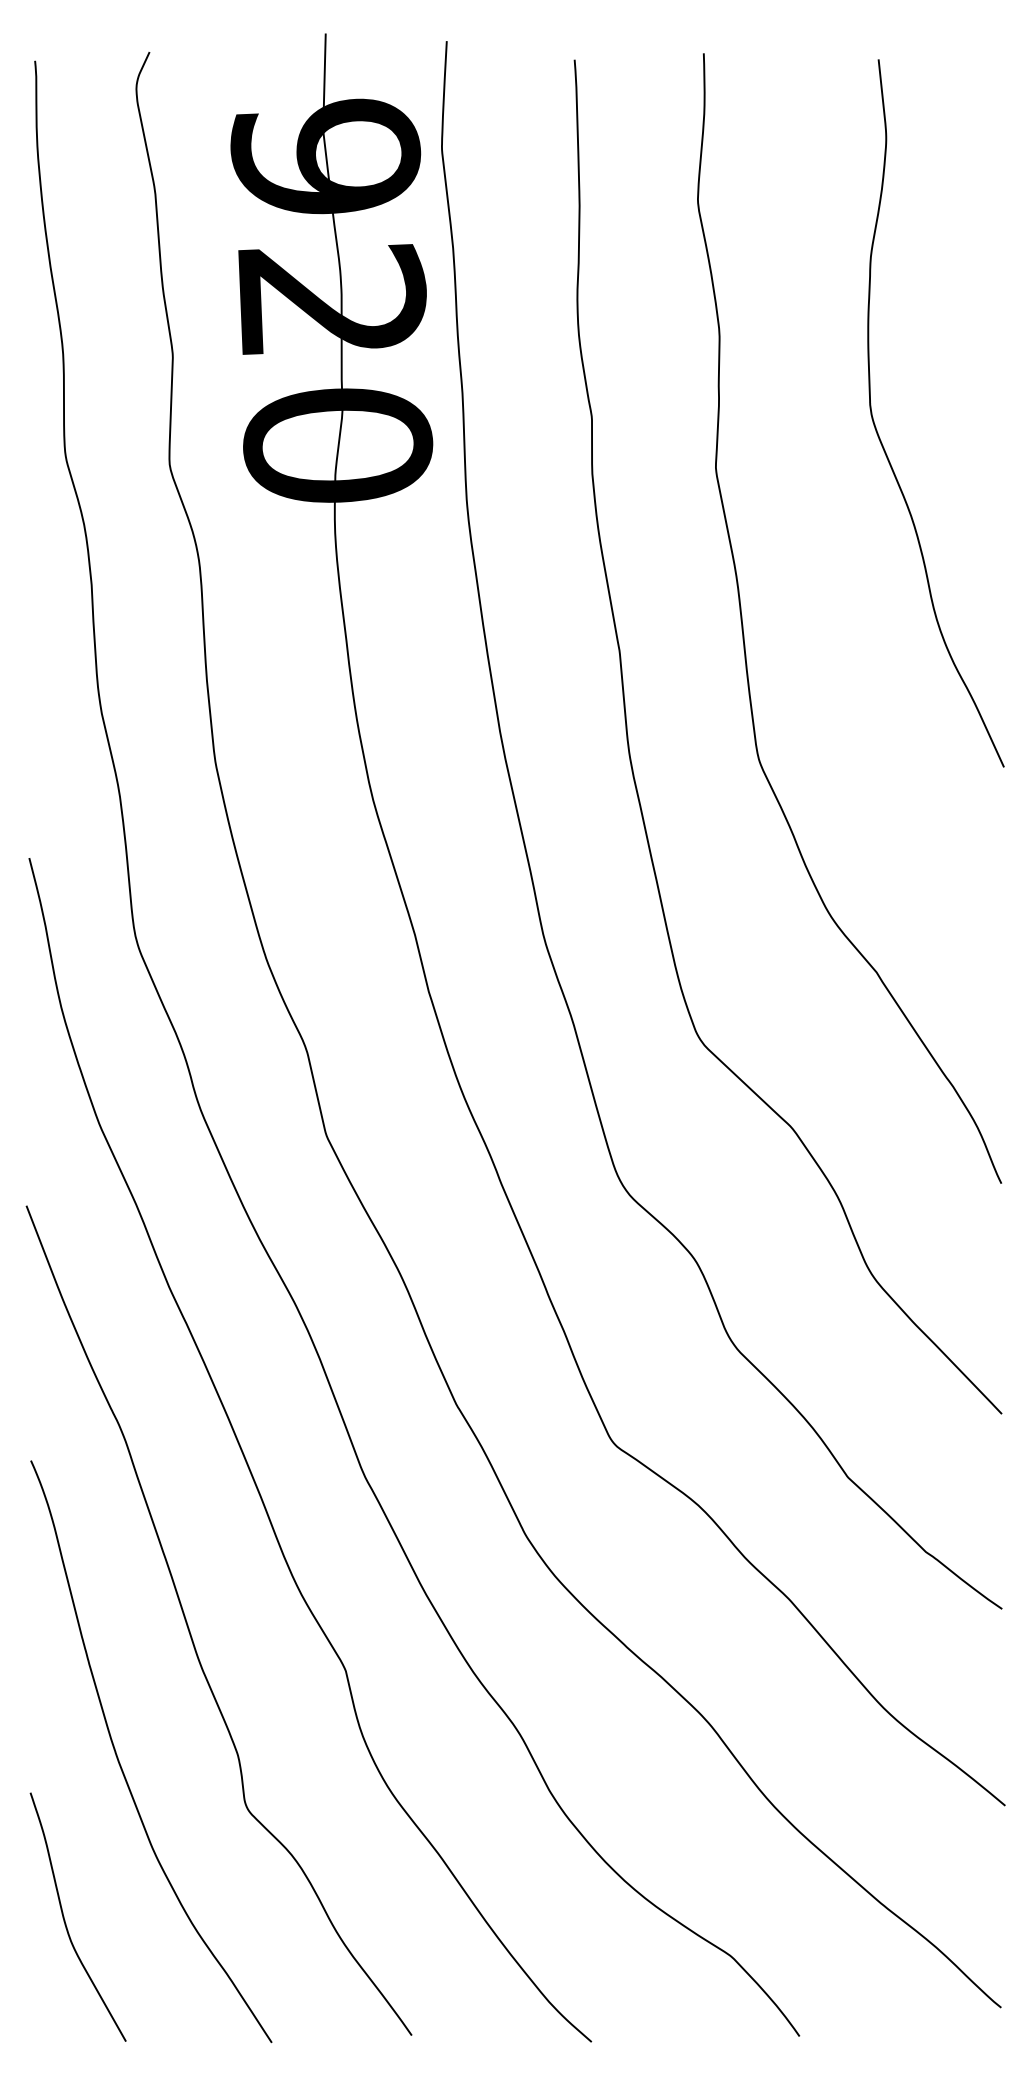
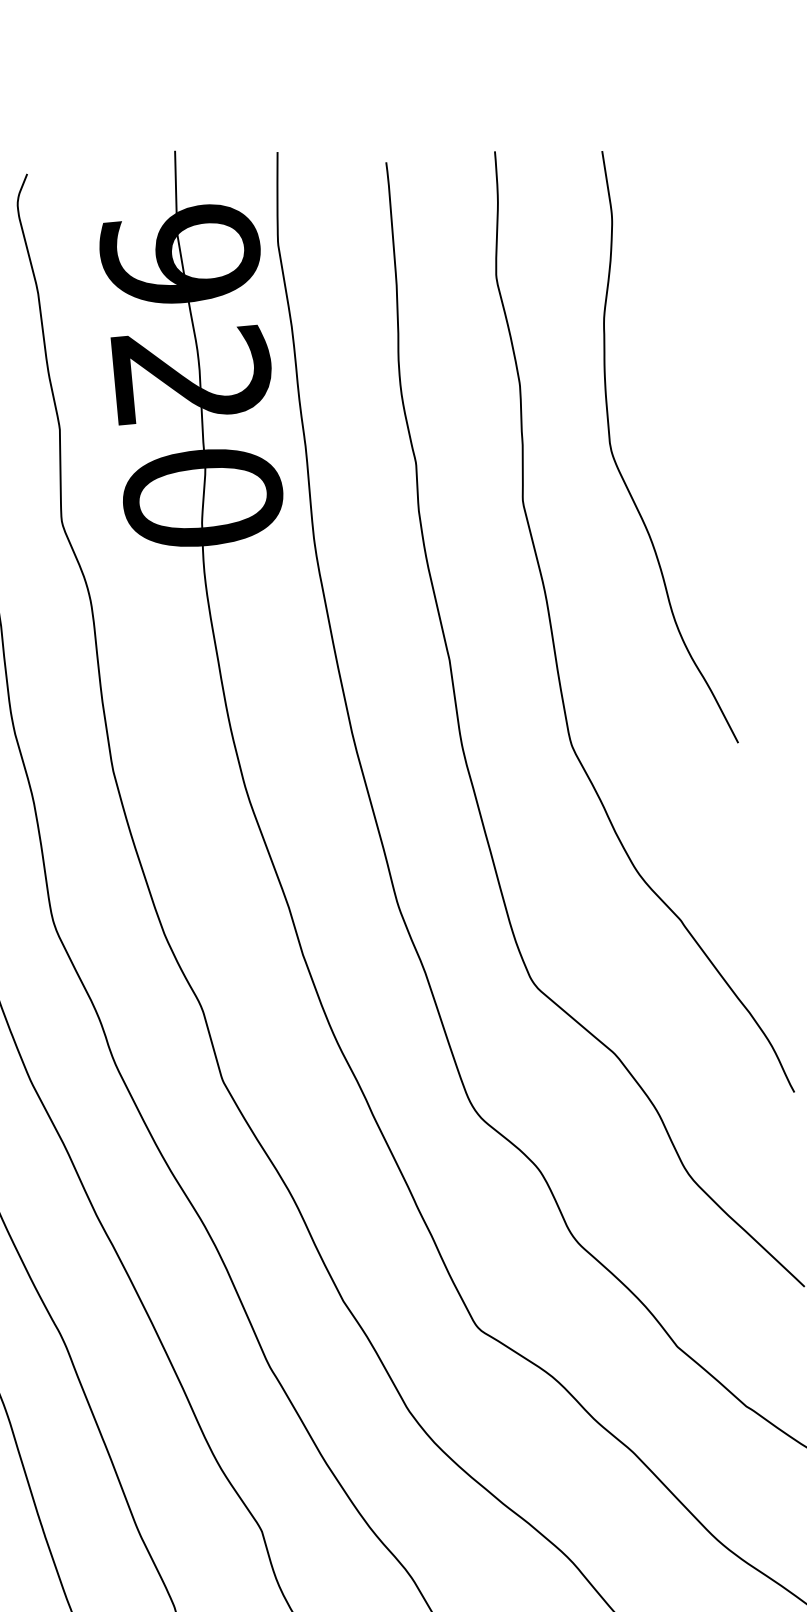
curve: (878, 432) -> (618, 465), moved

